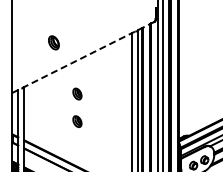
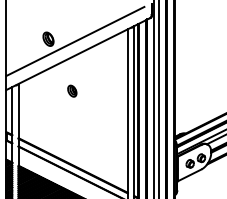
line: (80, 45) -> (75, 41), added
line: (83, 57) -> (78, 54), dashed -> solid
part: (77, 120) -> (72, 118), removed

